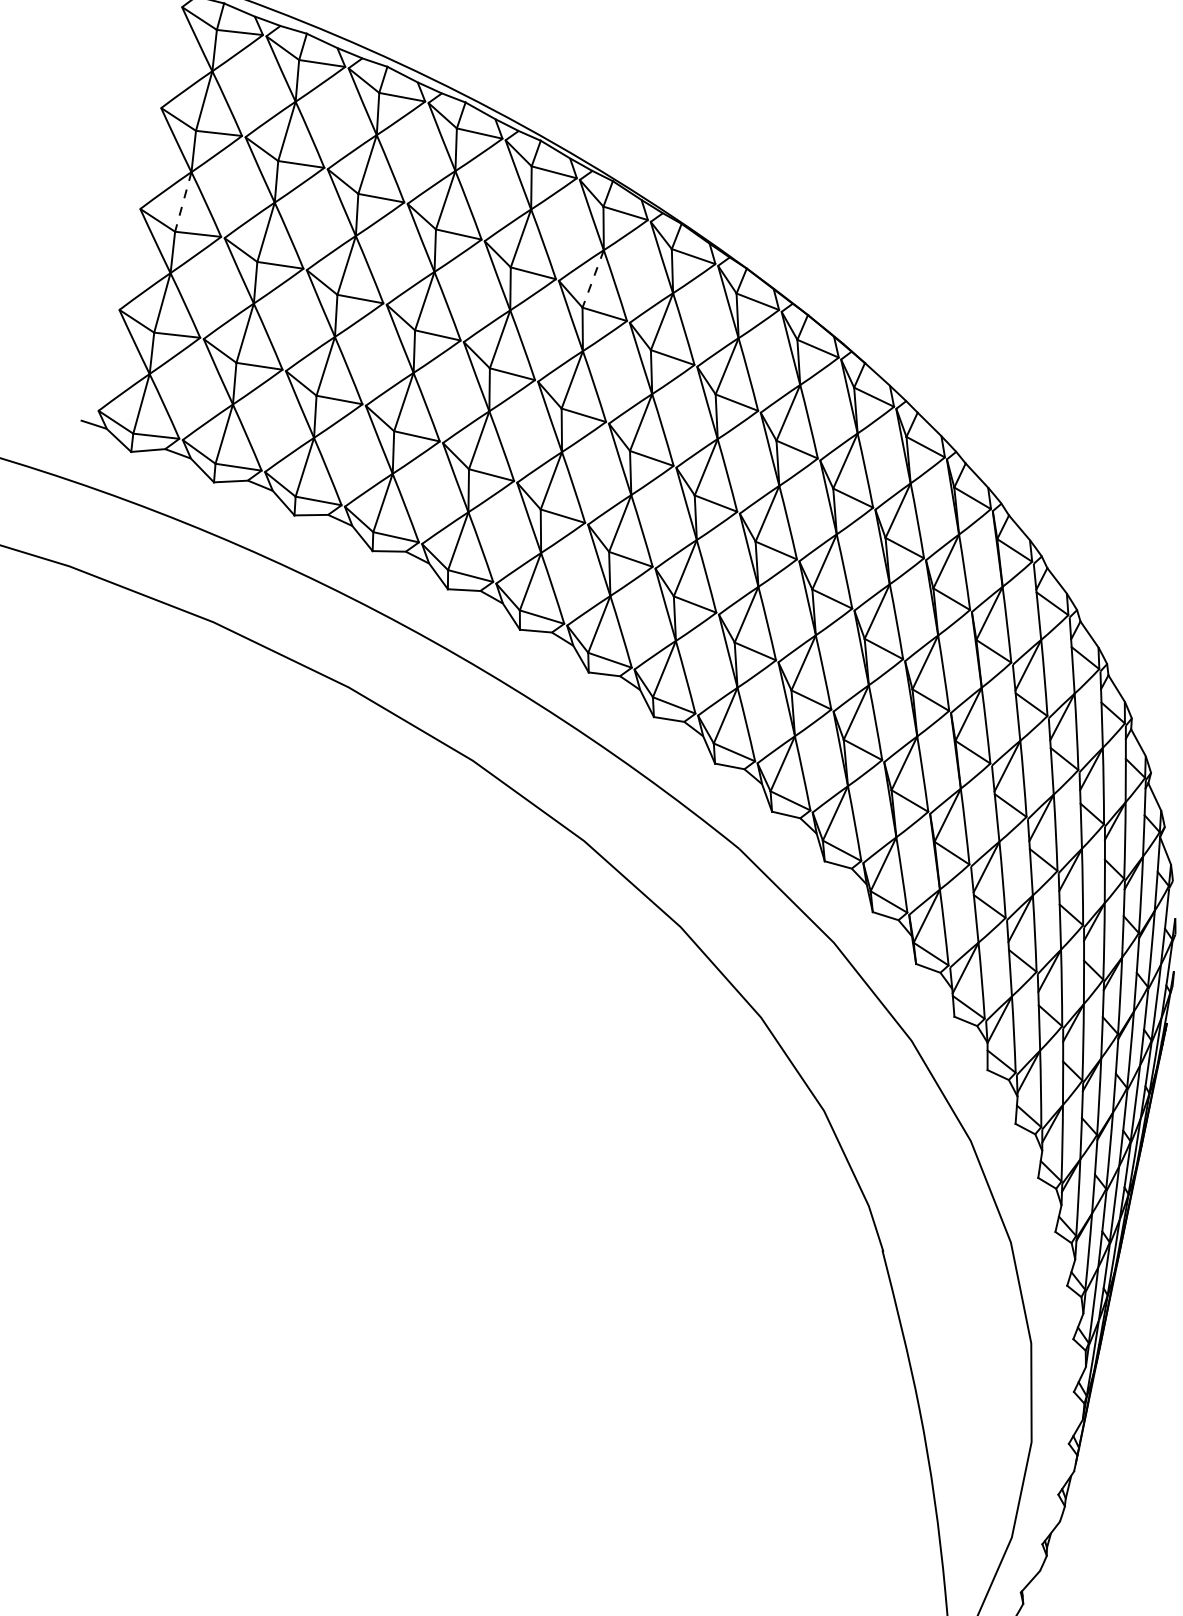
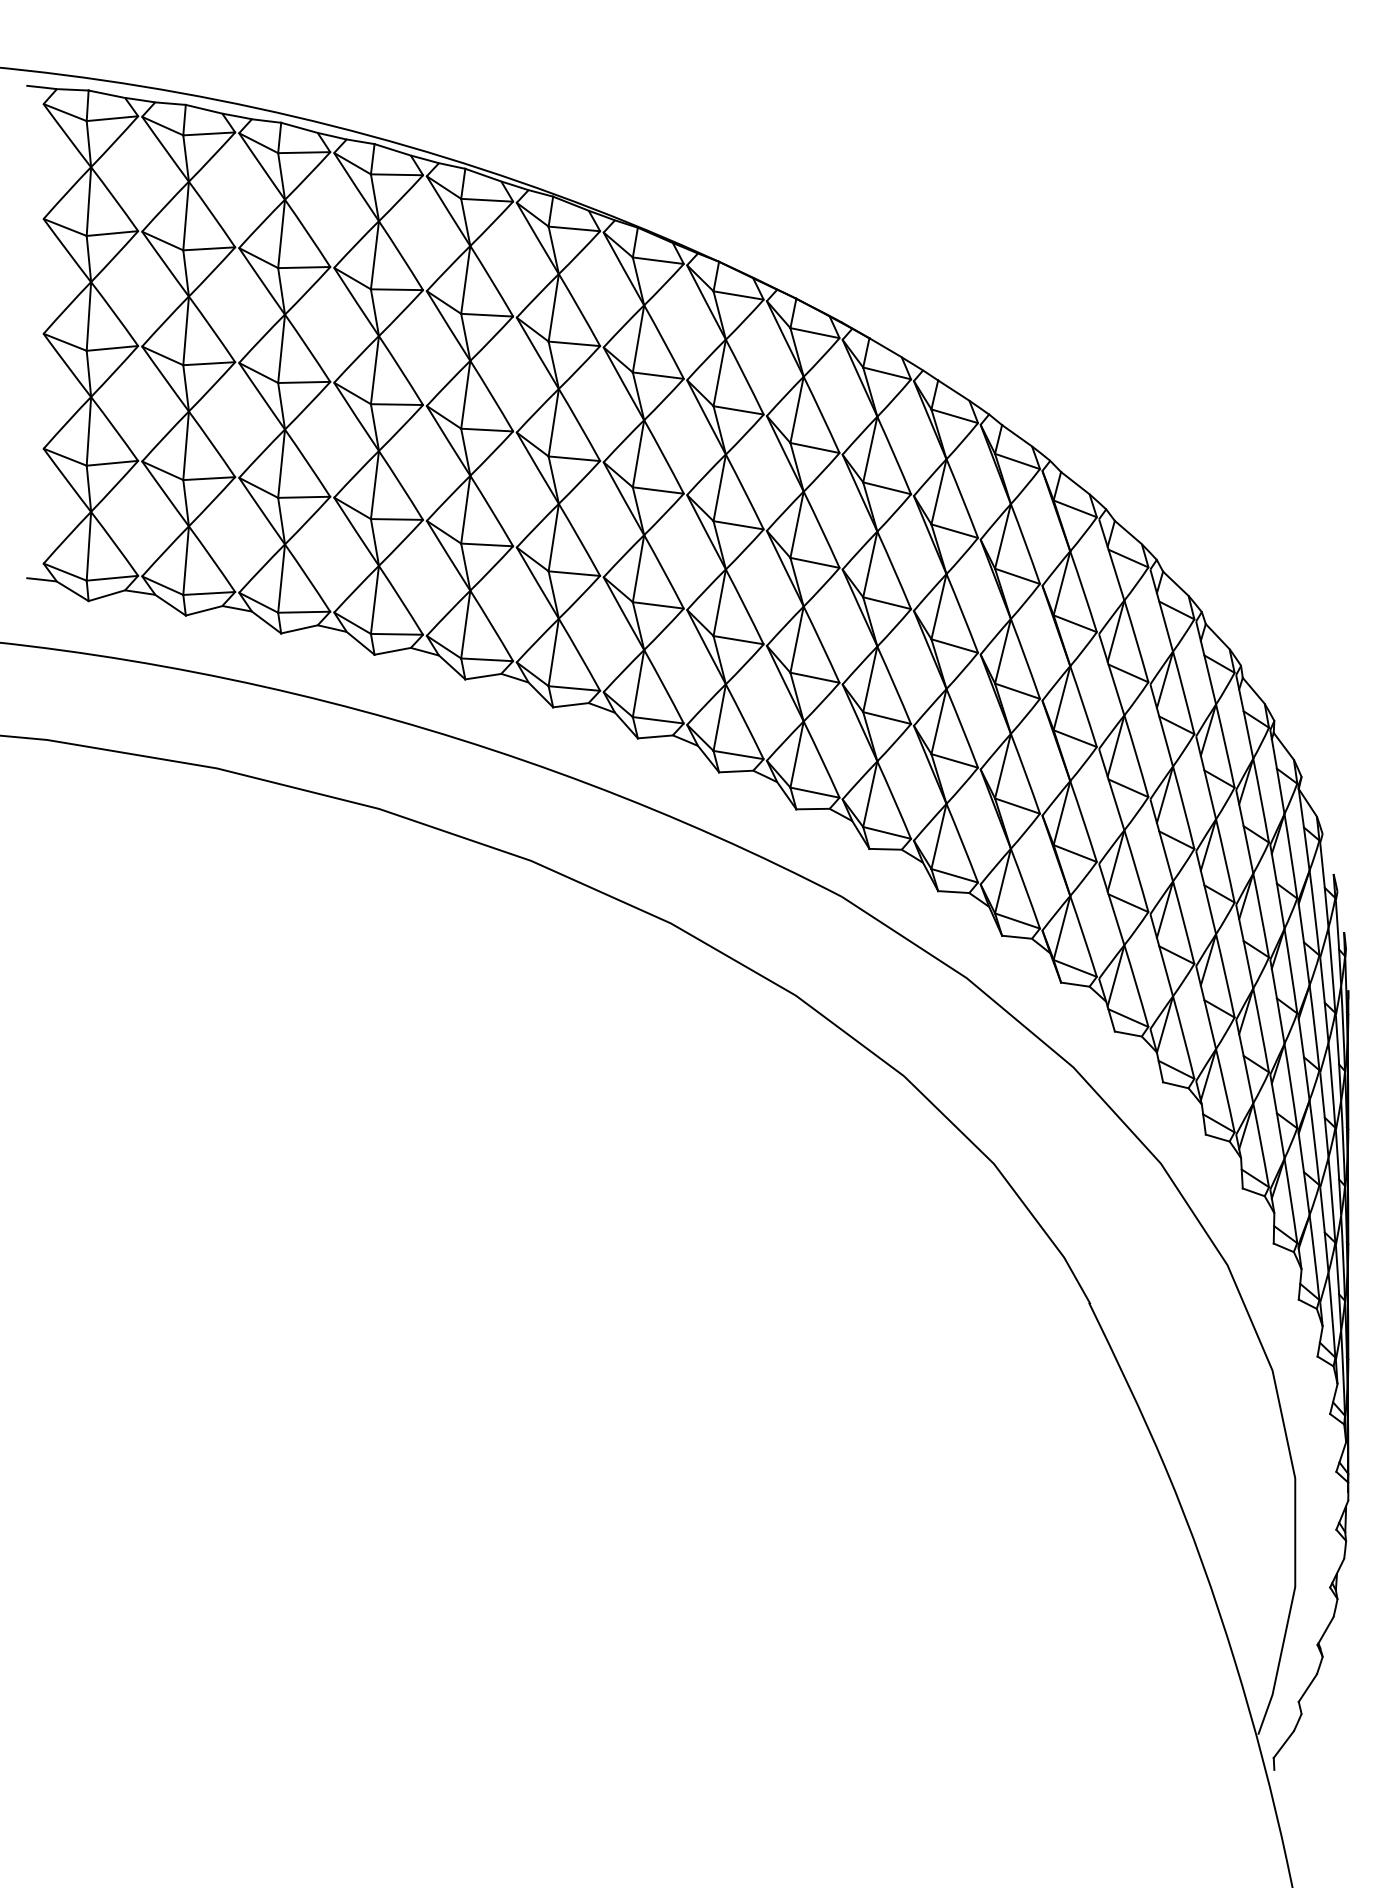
line: (182, 201) -> (88, 316), dashed -> solid
line: (592, 279) -> (553, 308), dashed -> solid

